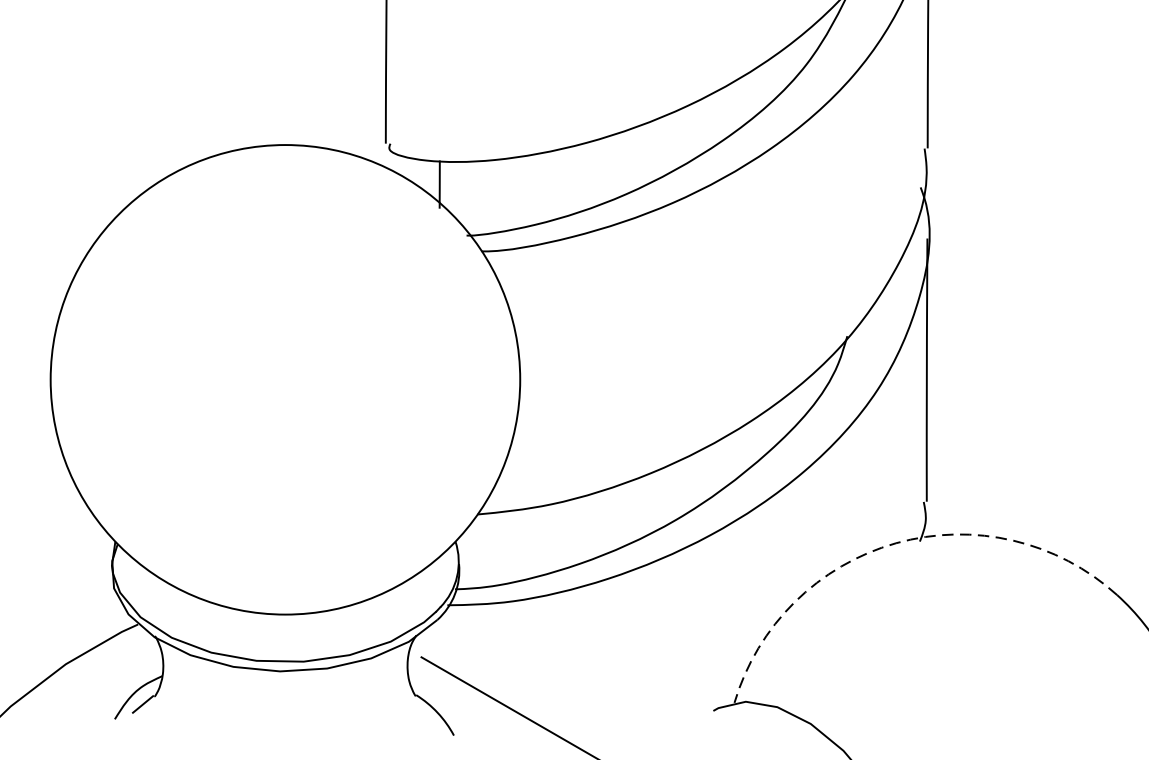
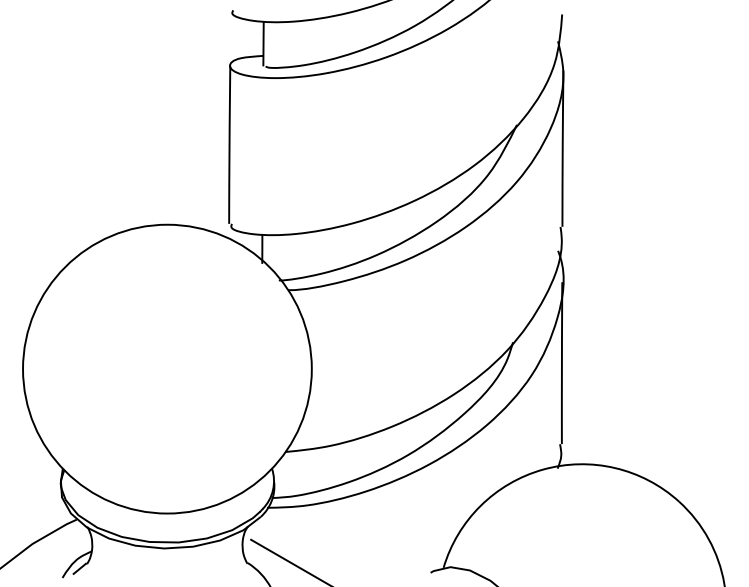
arc: (896, 542) -> (543, 469), dashed -> solid

